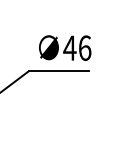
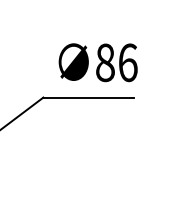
text: (69, 47) -> (104, 61), 46 -> 86

